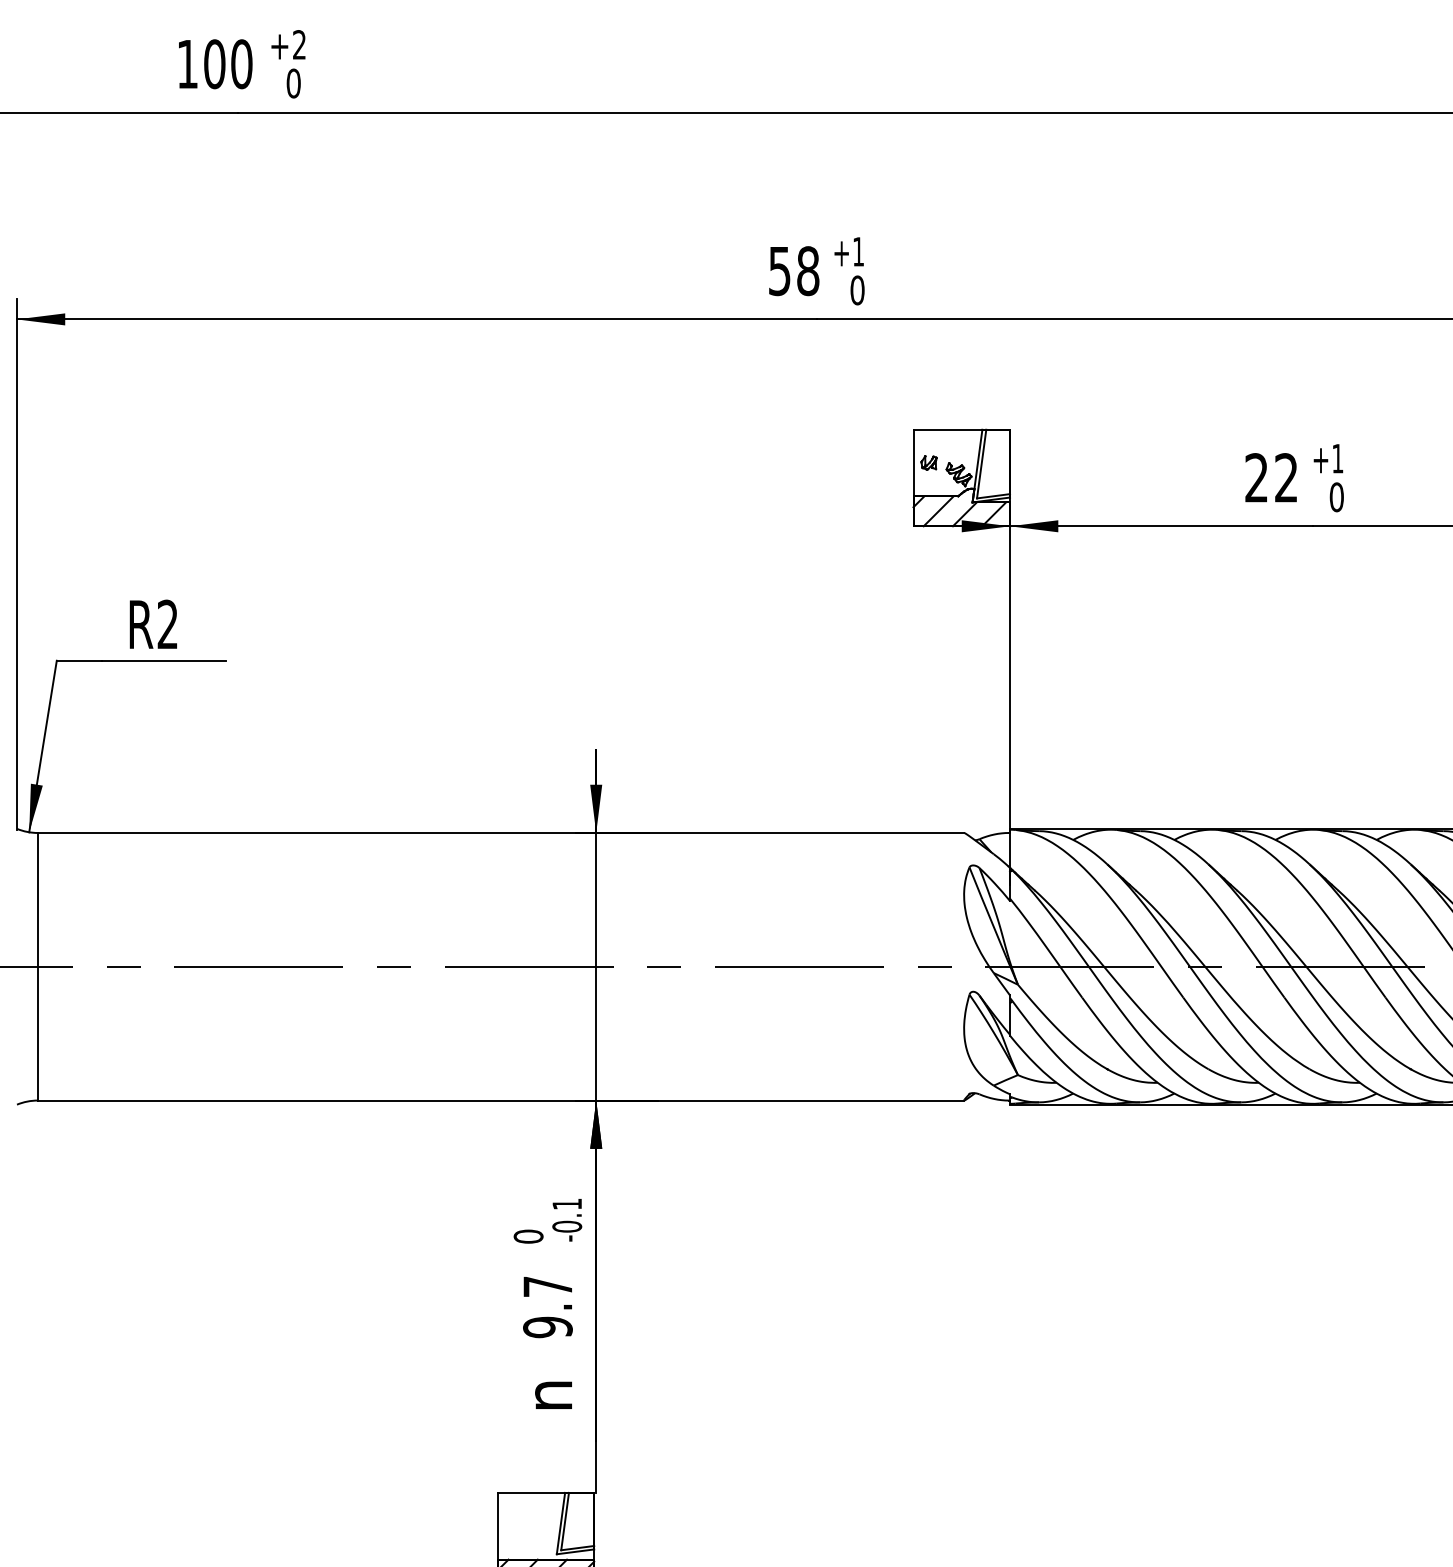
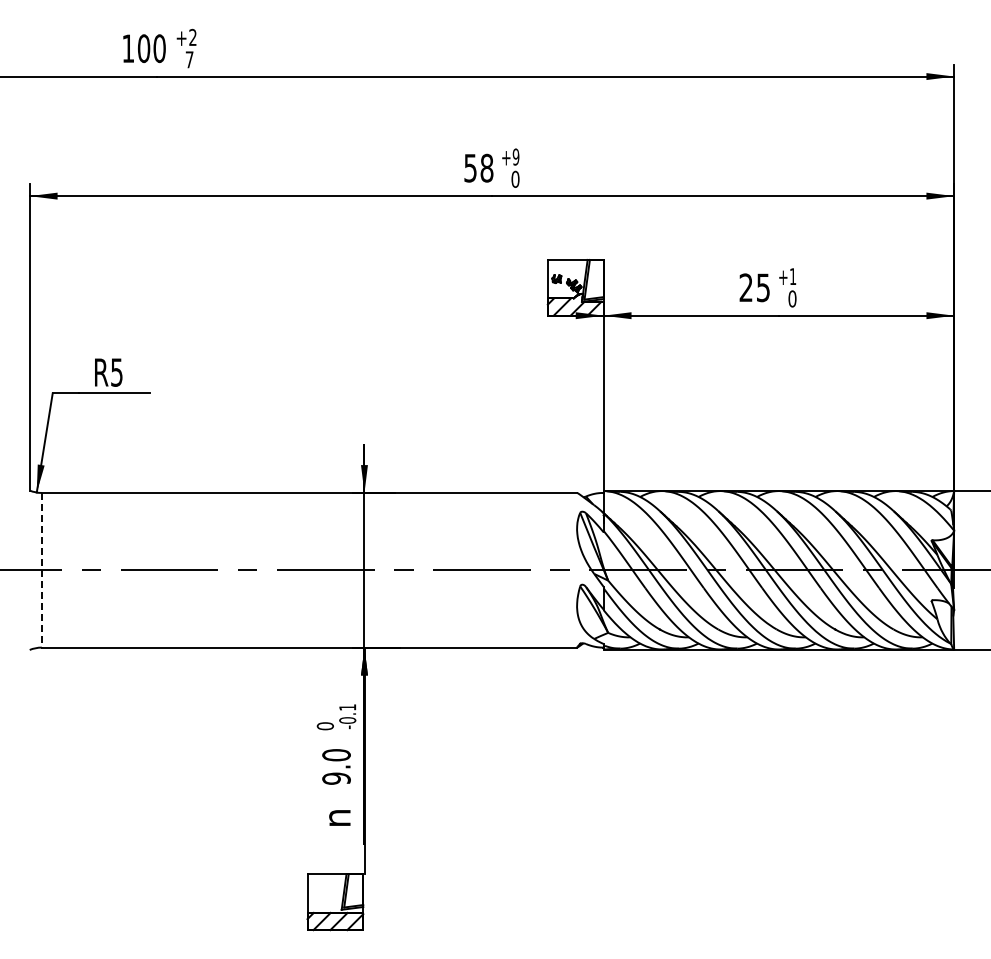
text: (293, 82) -> (189, 59), 0 -> 7
text: (857, 250) -> (515, 156), +1 -> +9
text: (1284, 477) -> (762, 287), 22 -> 25
text: (167, 624) -> (116, 372), R2 -> R5
line: (37, 967) -> (41, 570), solid -> dashed
text: (547, 1287) -> (336, 755), 9.7 -> 9.0

